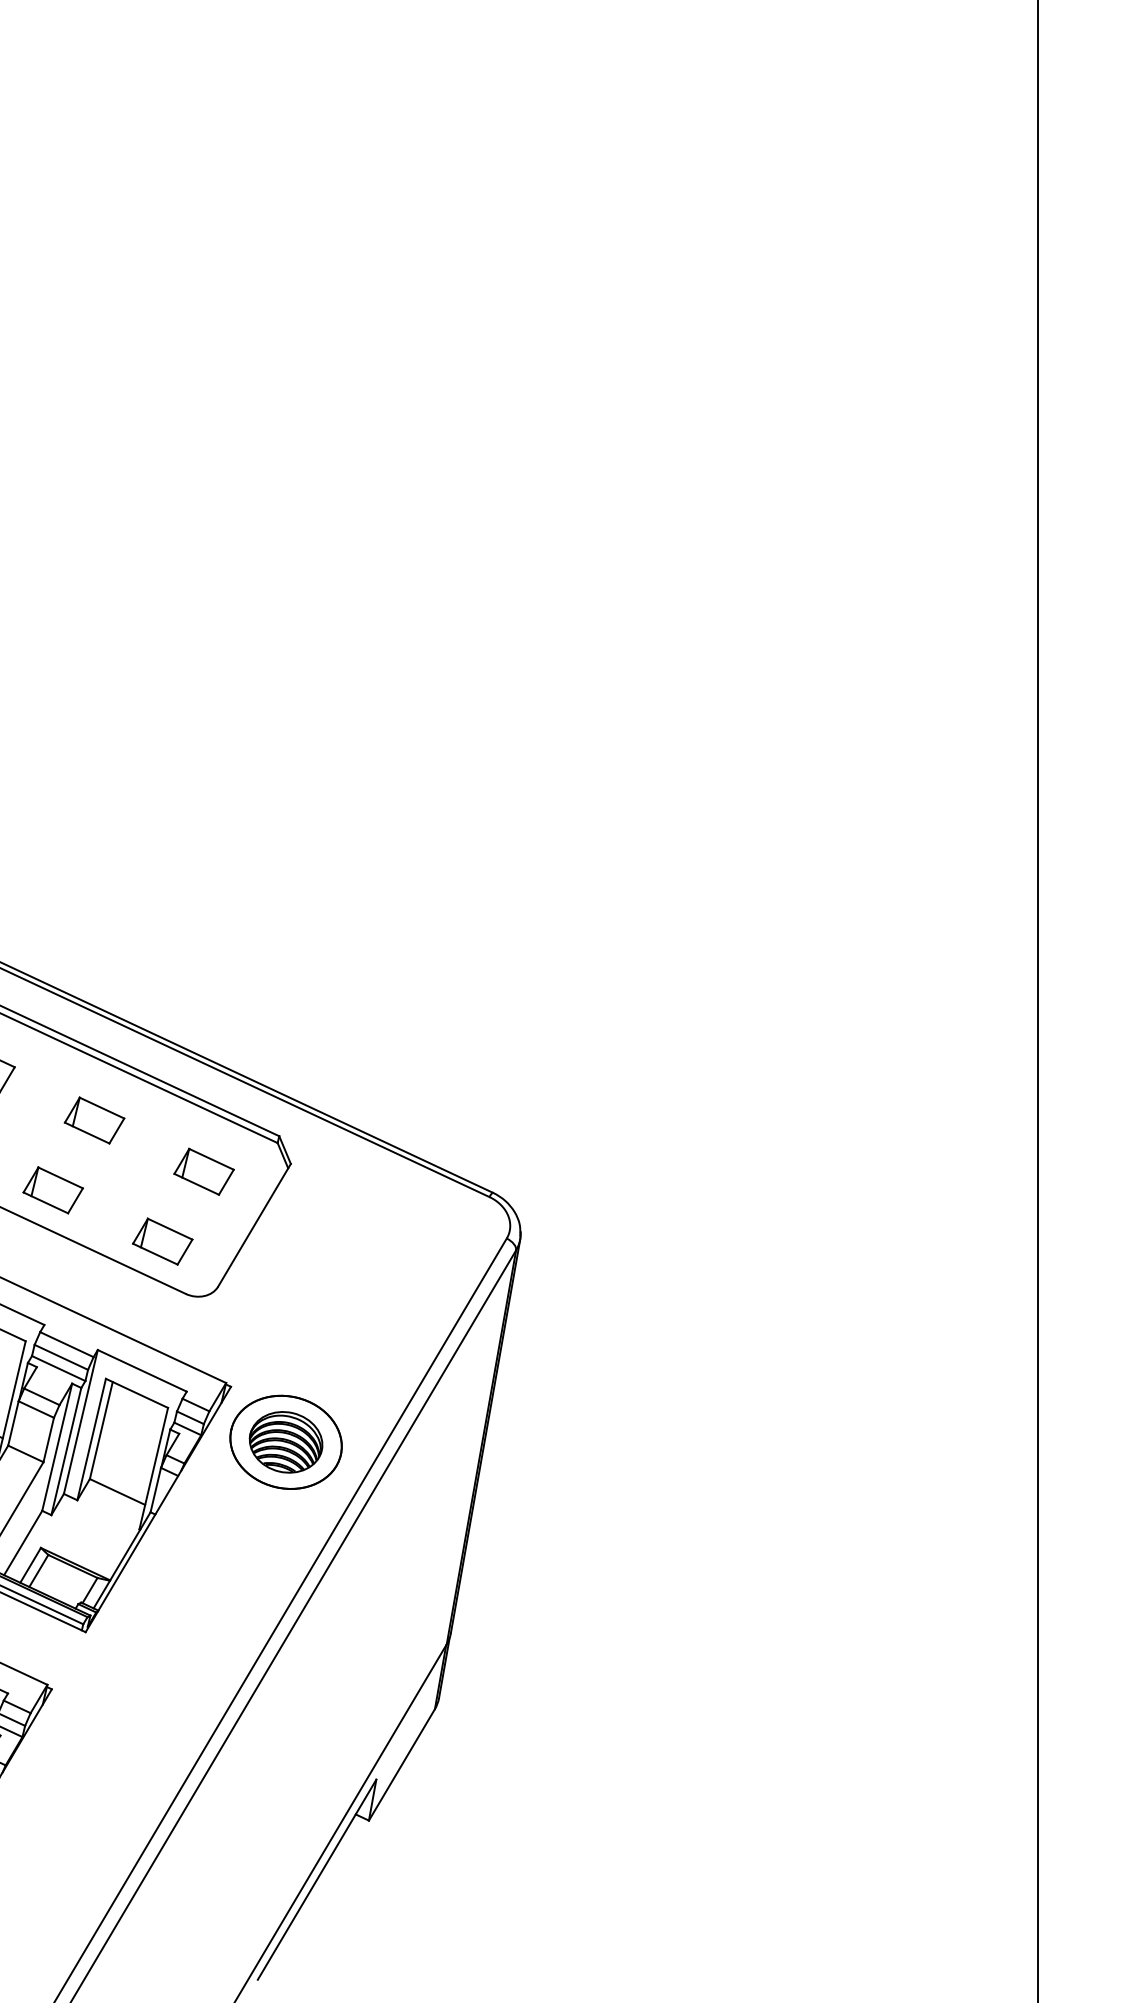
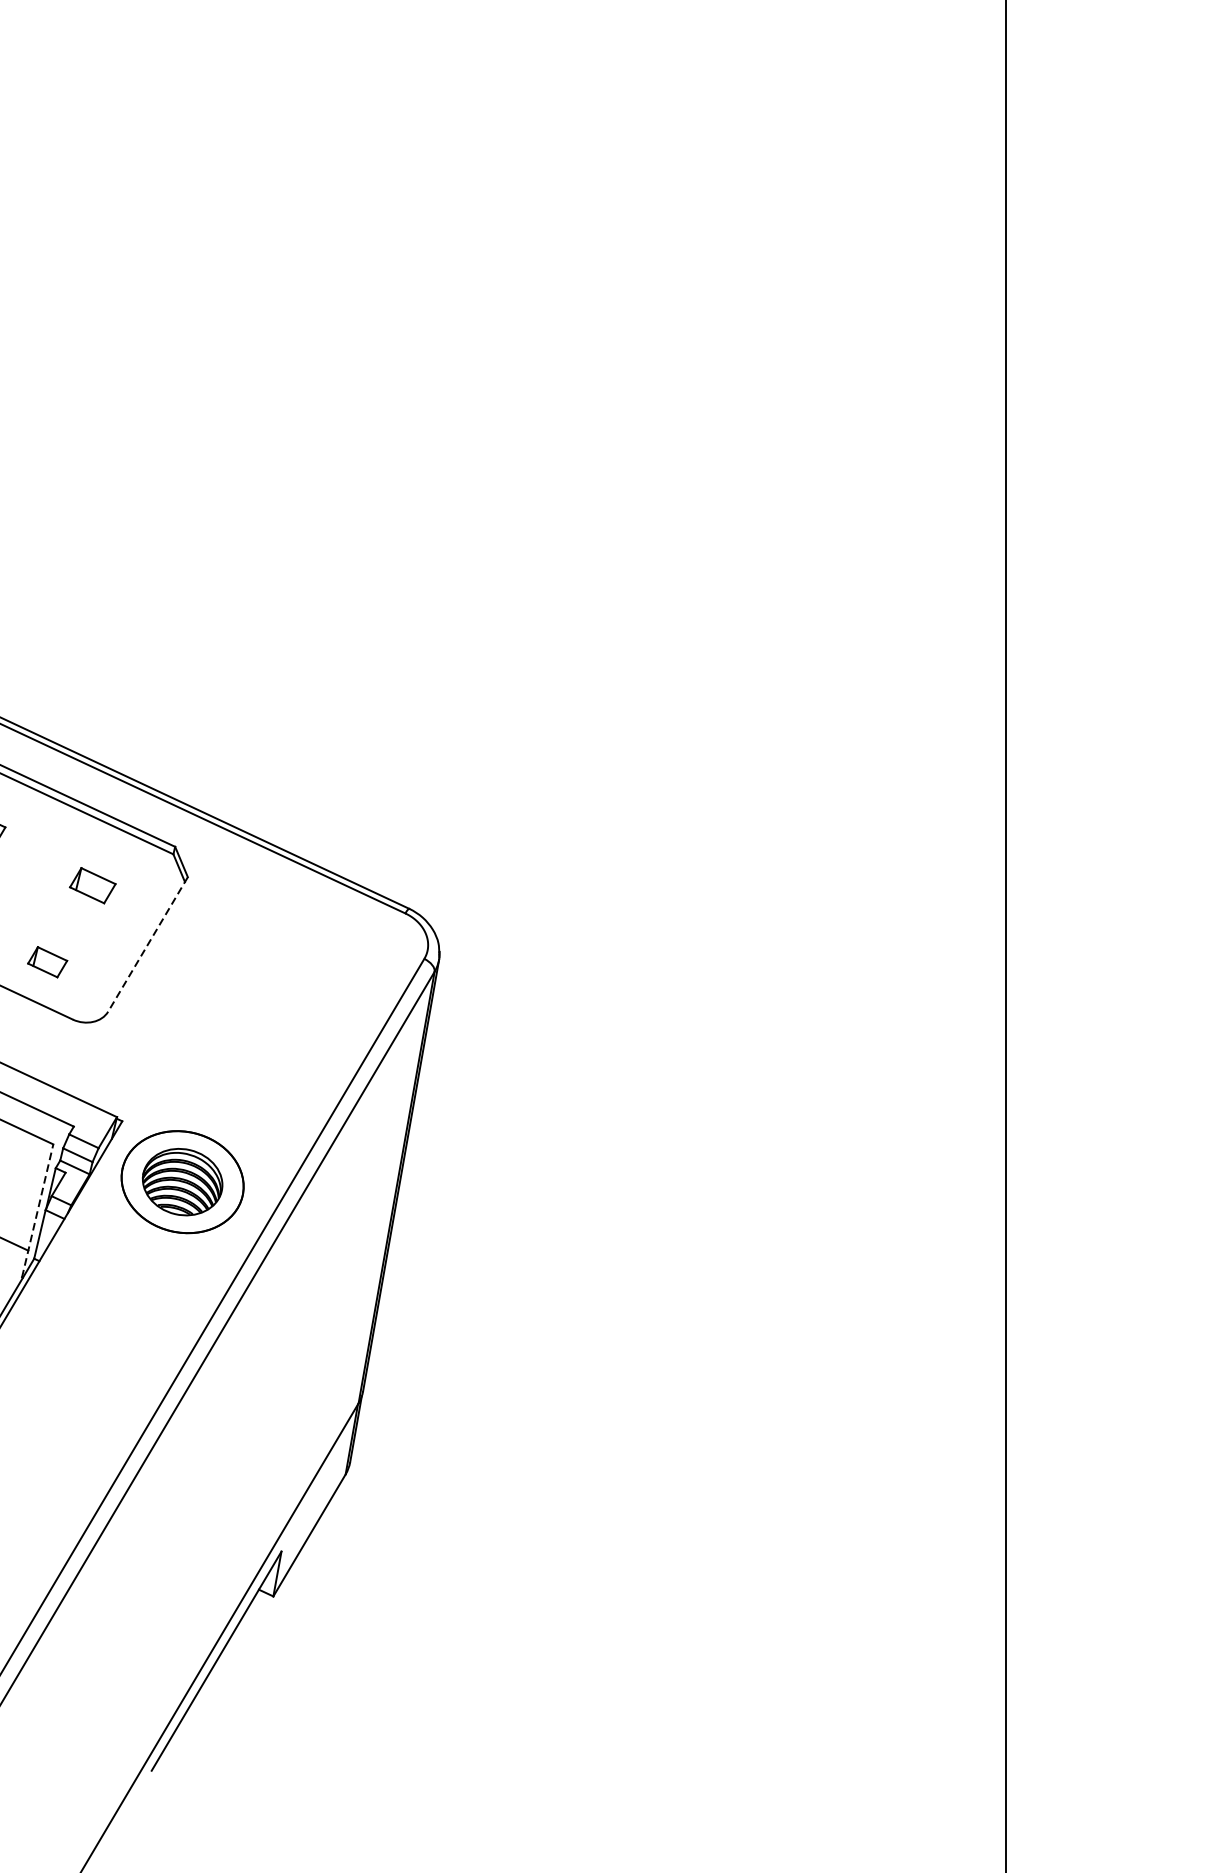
part: (203, 1171) -> (92, 885), size x0.7
line: (254, 1225) -> (148, 944), solid -> dashed
part: (162, 1241) -> (47, 962), size x0.6
line: (153, 1468) -> (37, 1210), solid -> dashed

